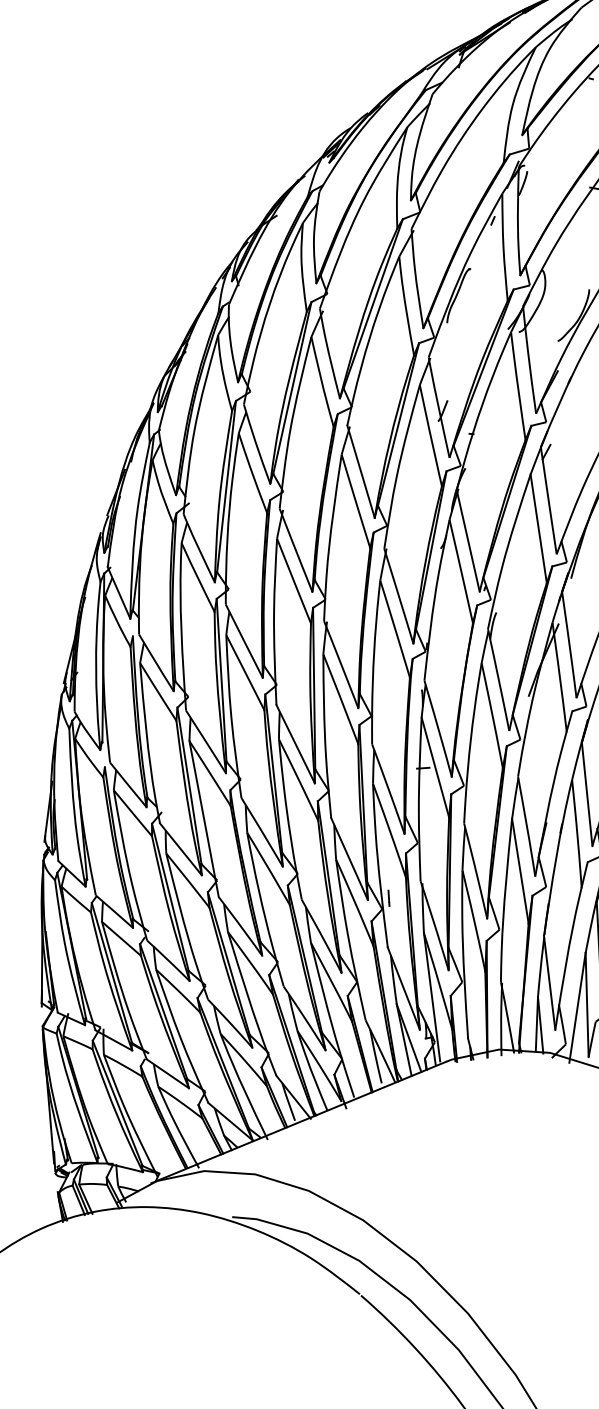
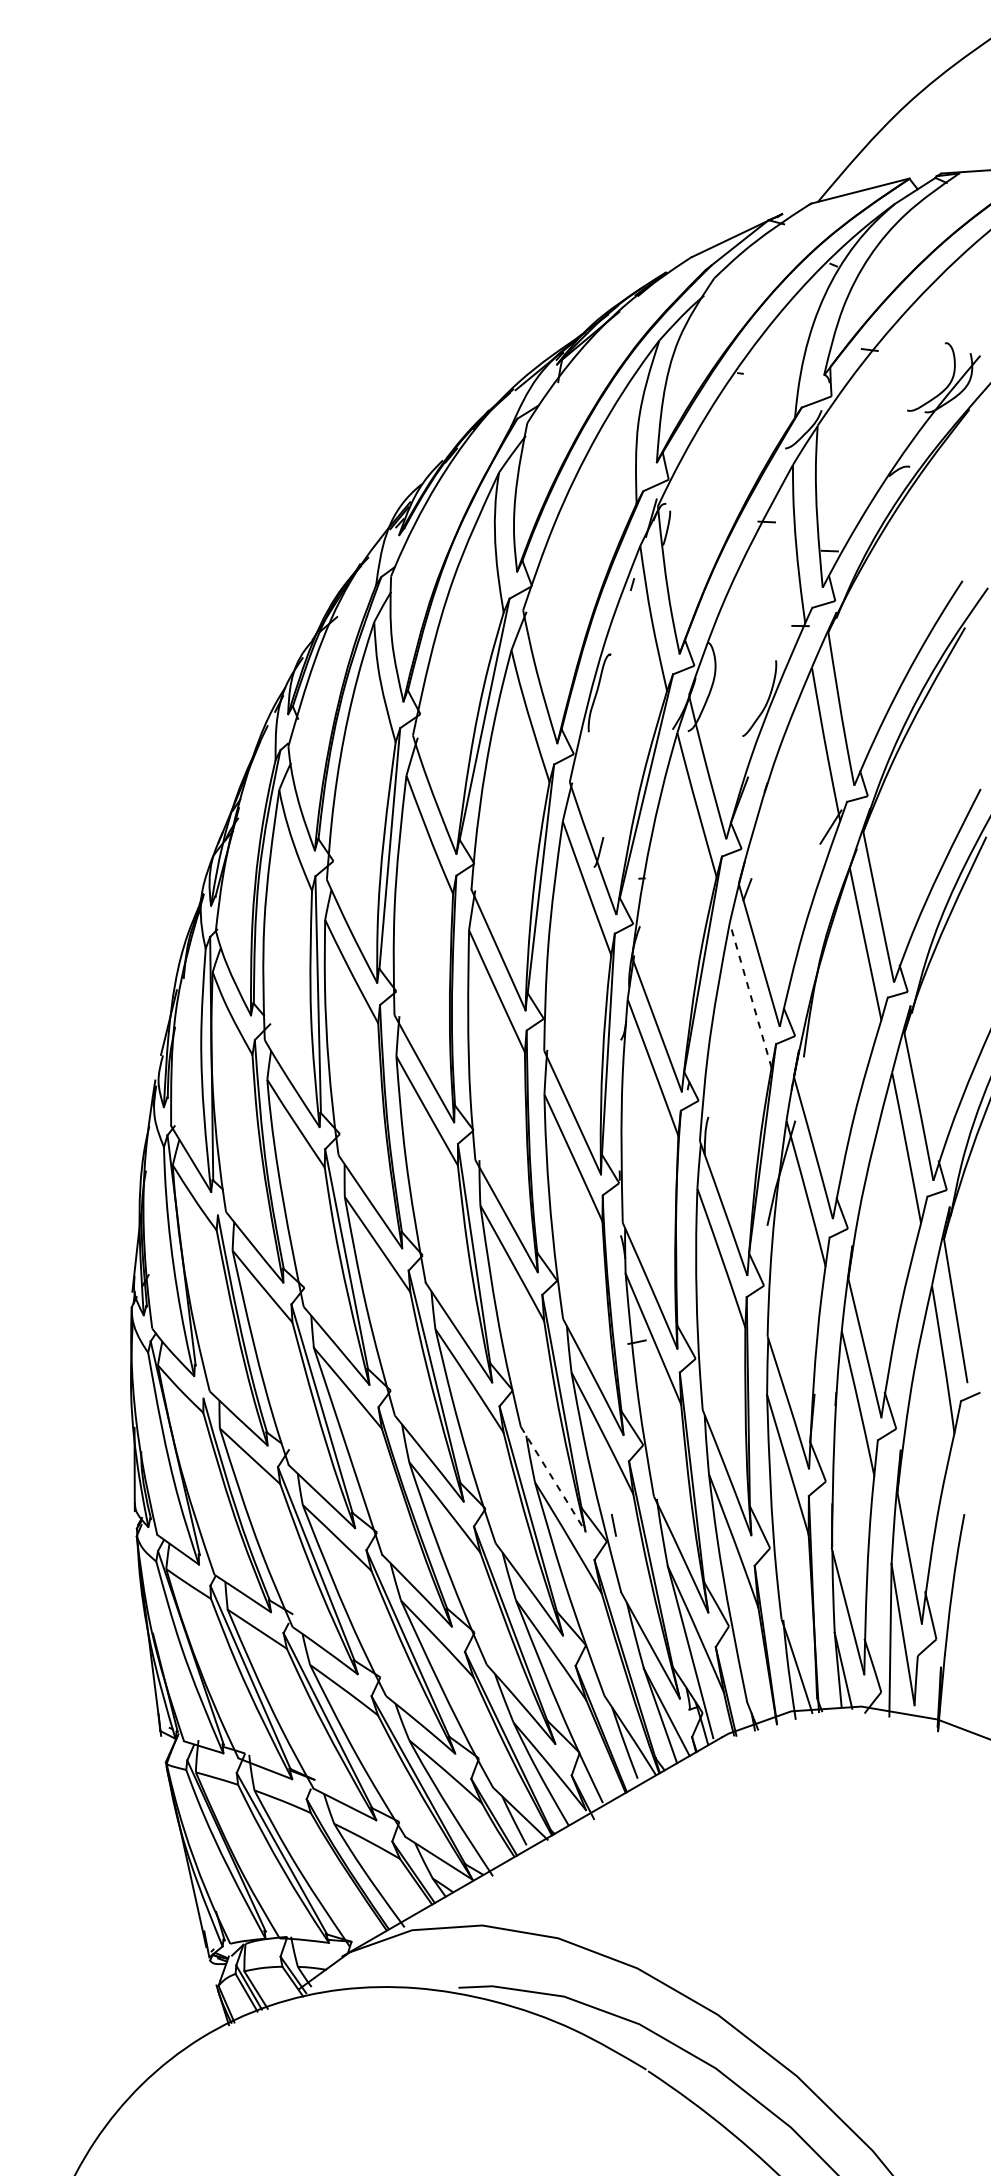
line: (538, 528) -> (750, 994), solid -> dashed
line: (349, 859) -> (553, 1479), solid -> dashed

